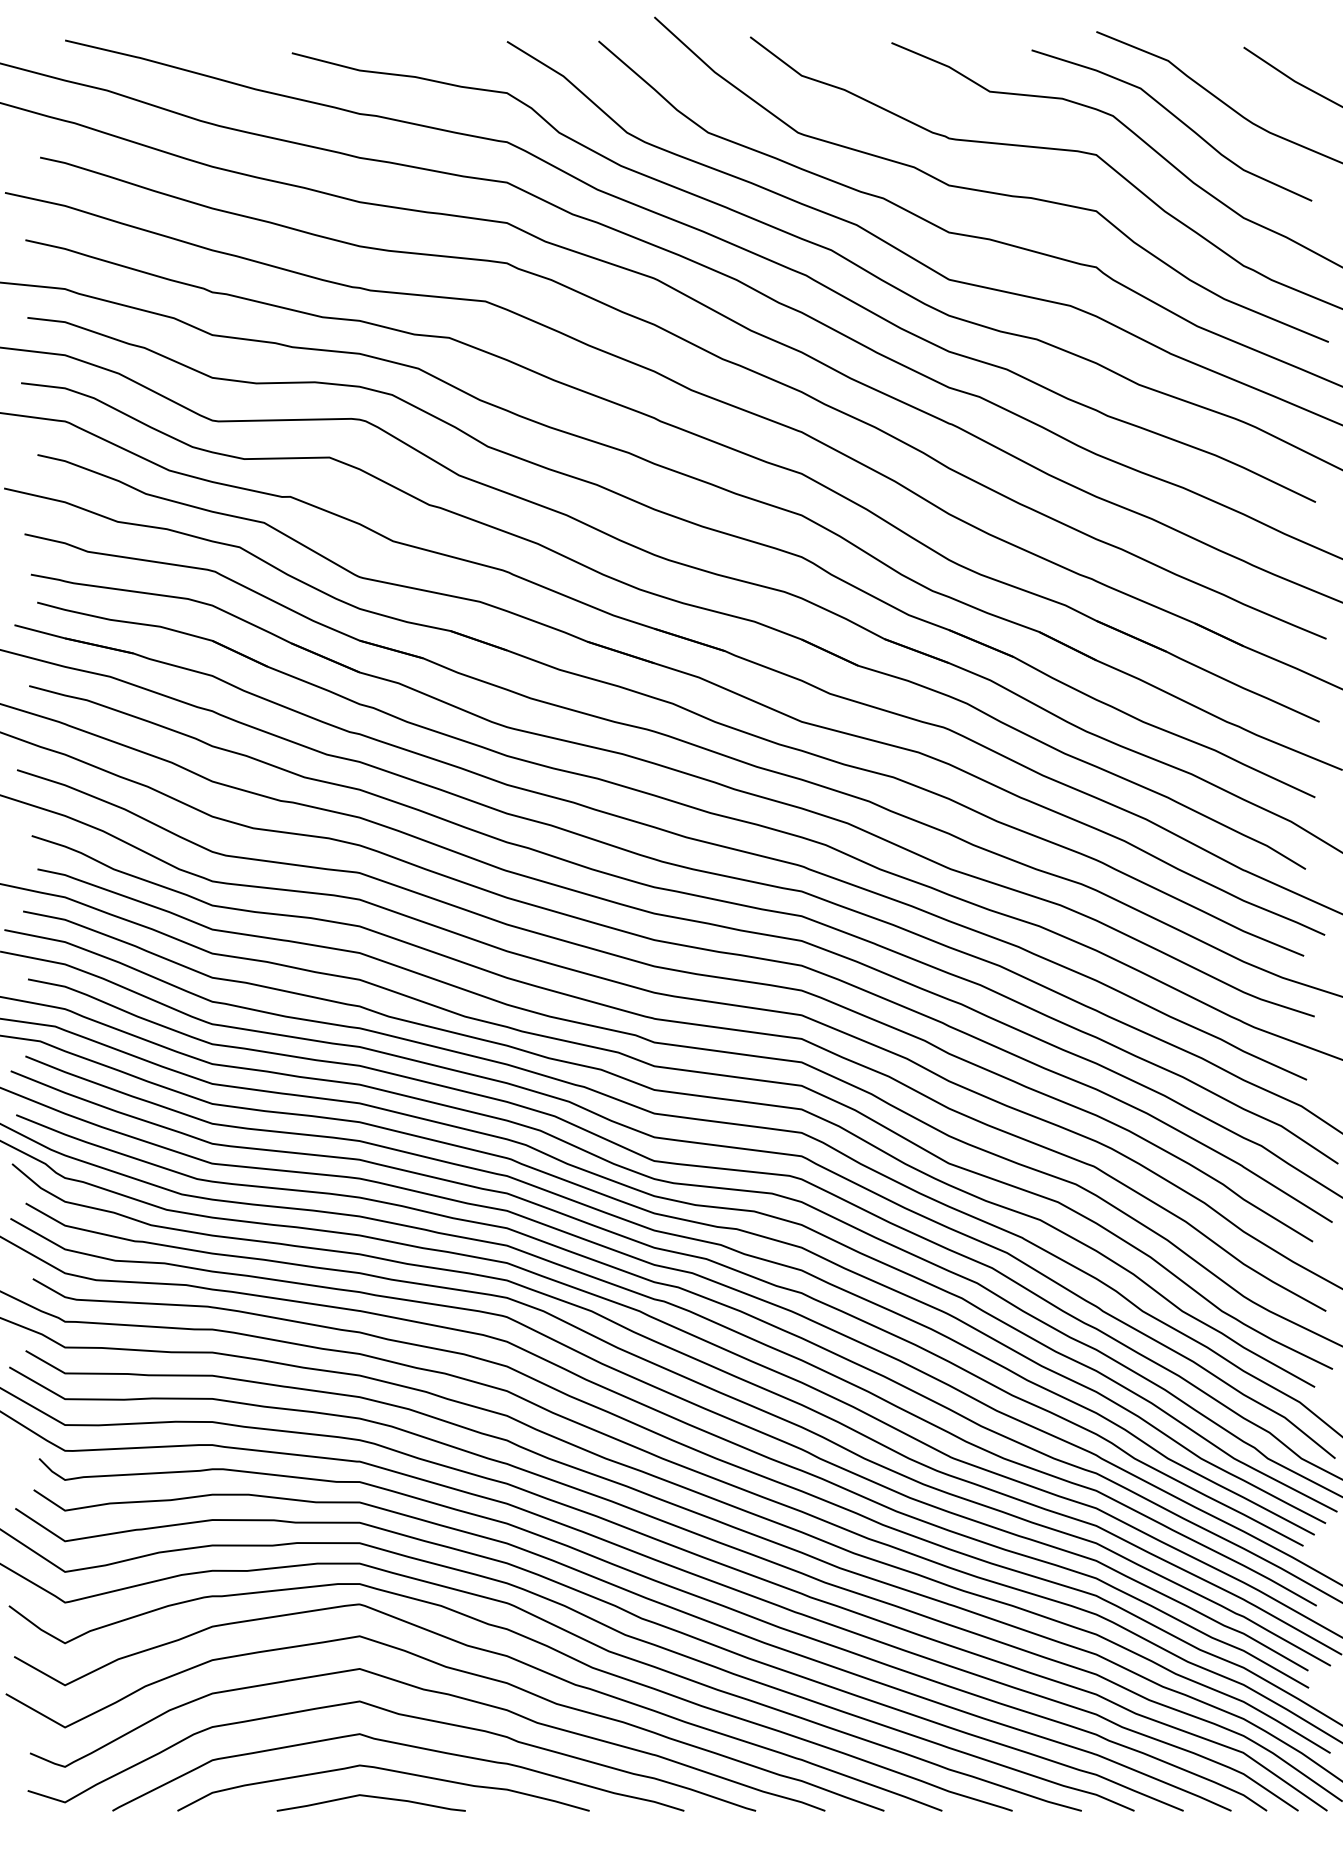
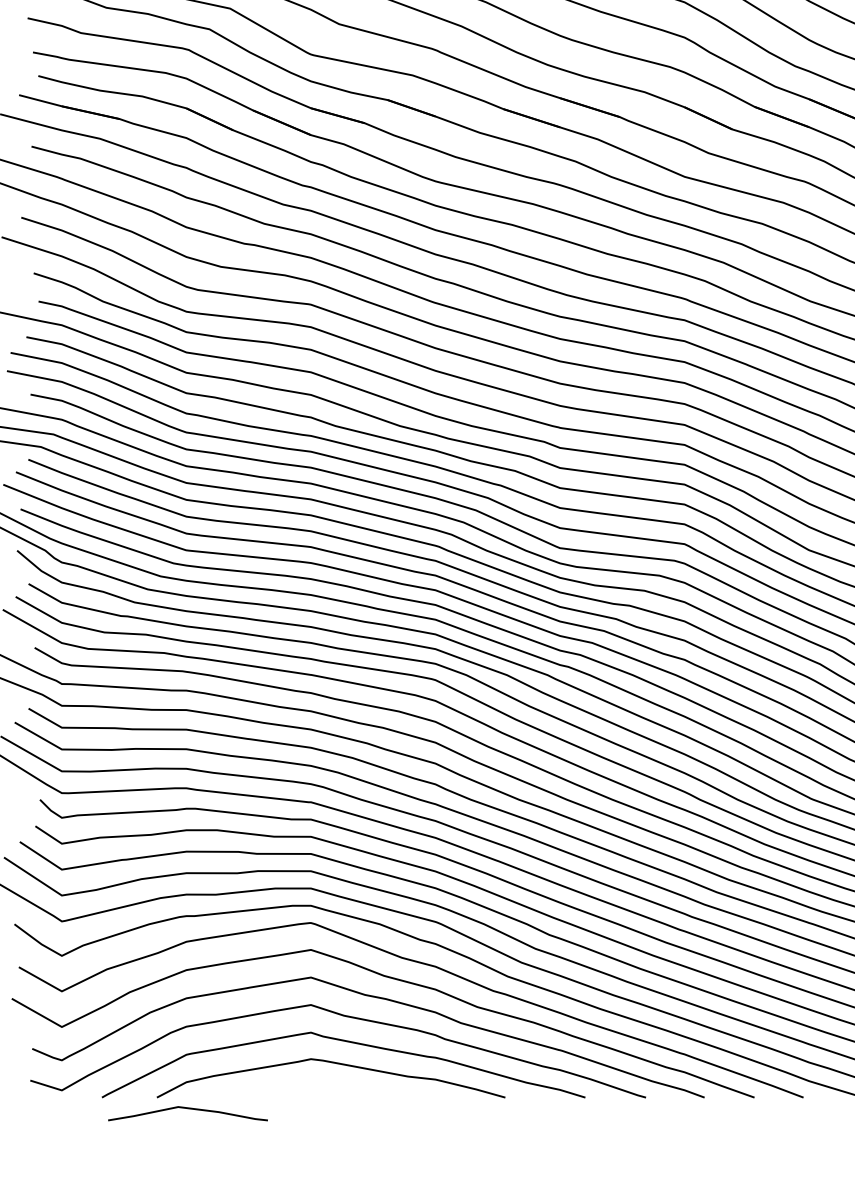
curve: (370, 1797) -> (187, 1109), moved

